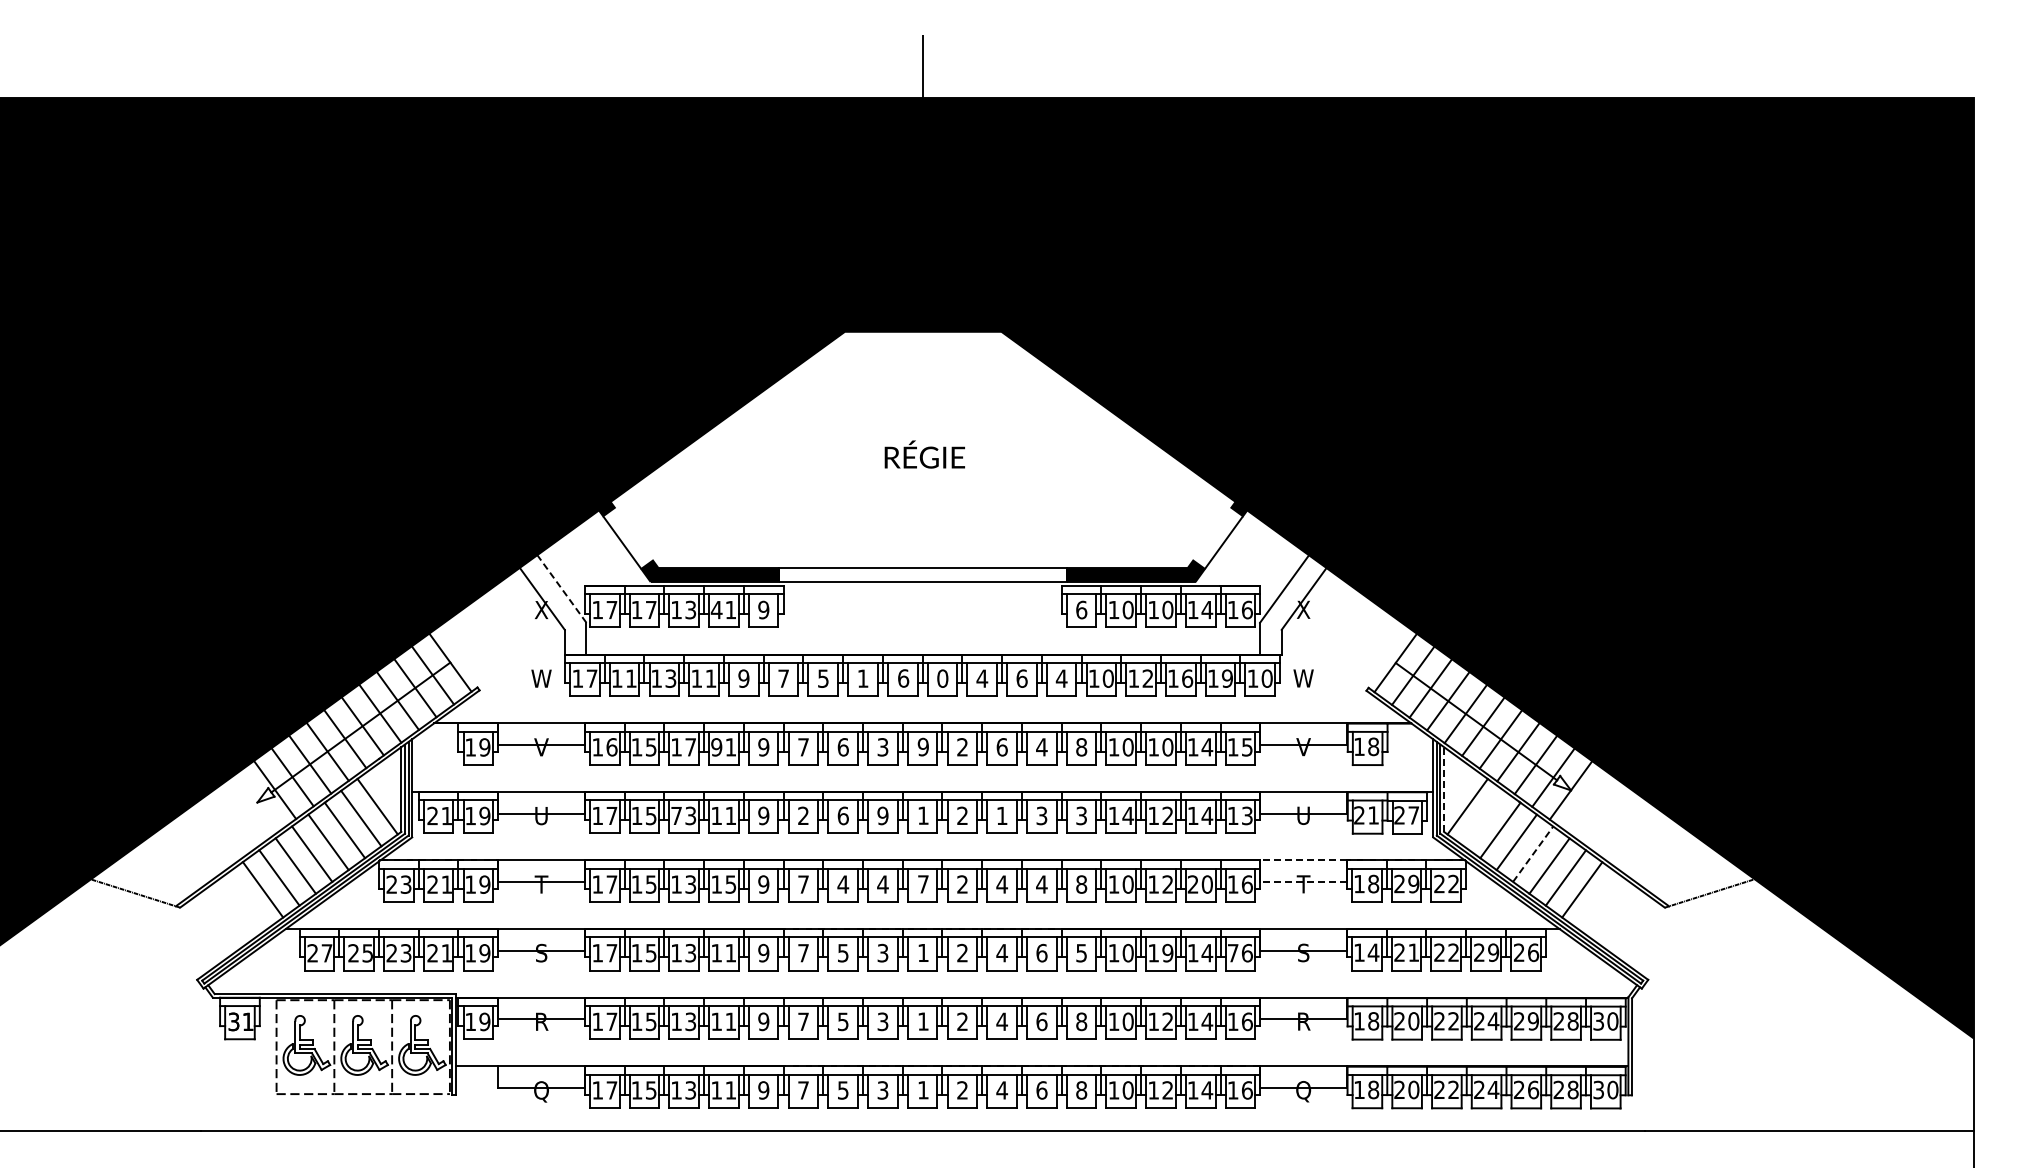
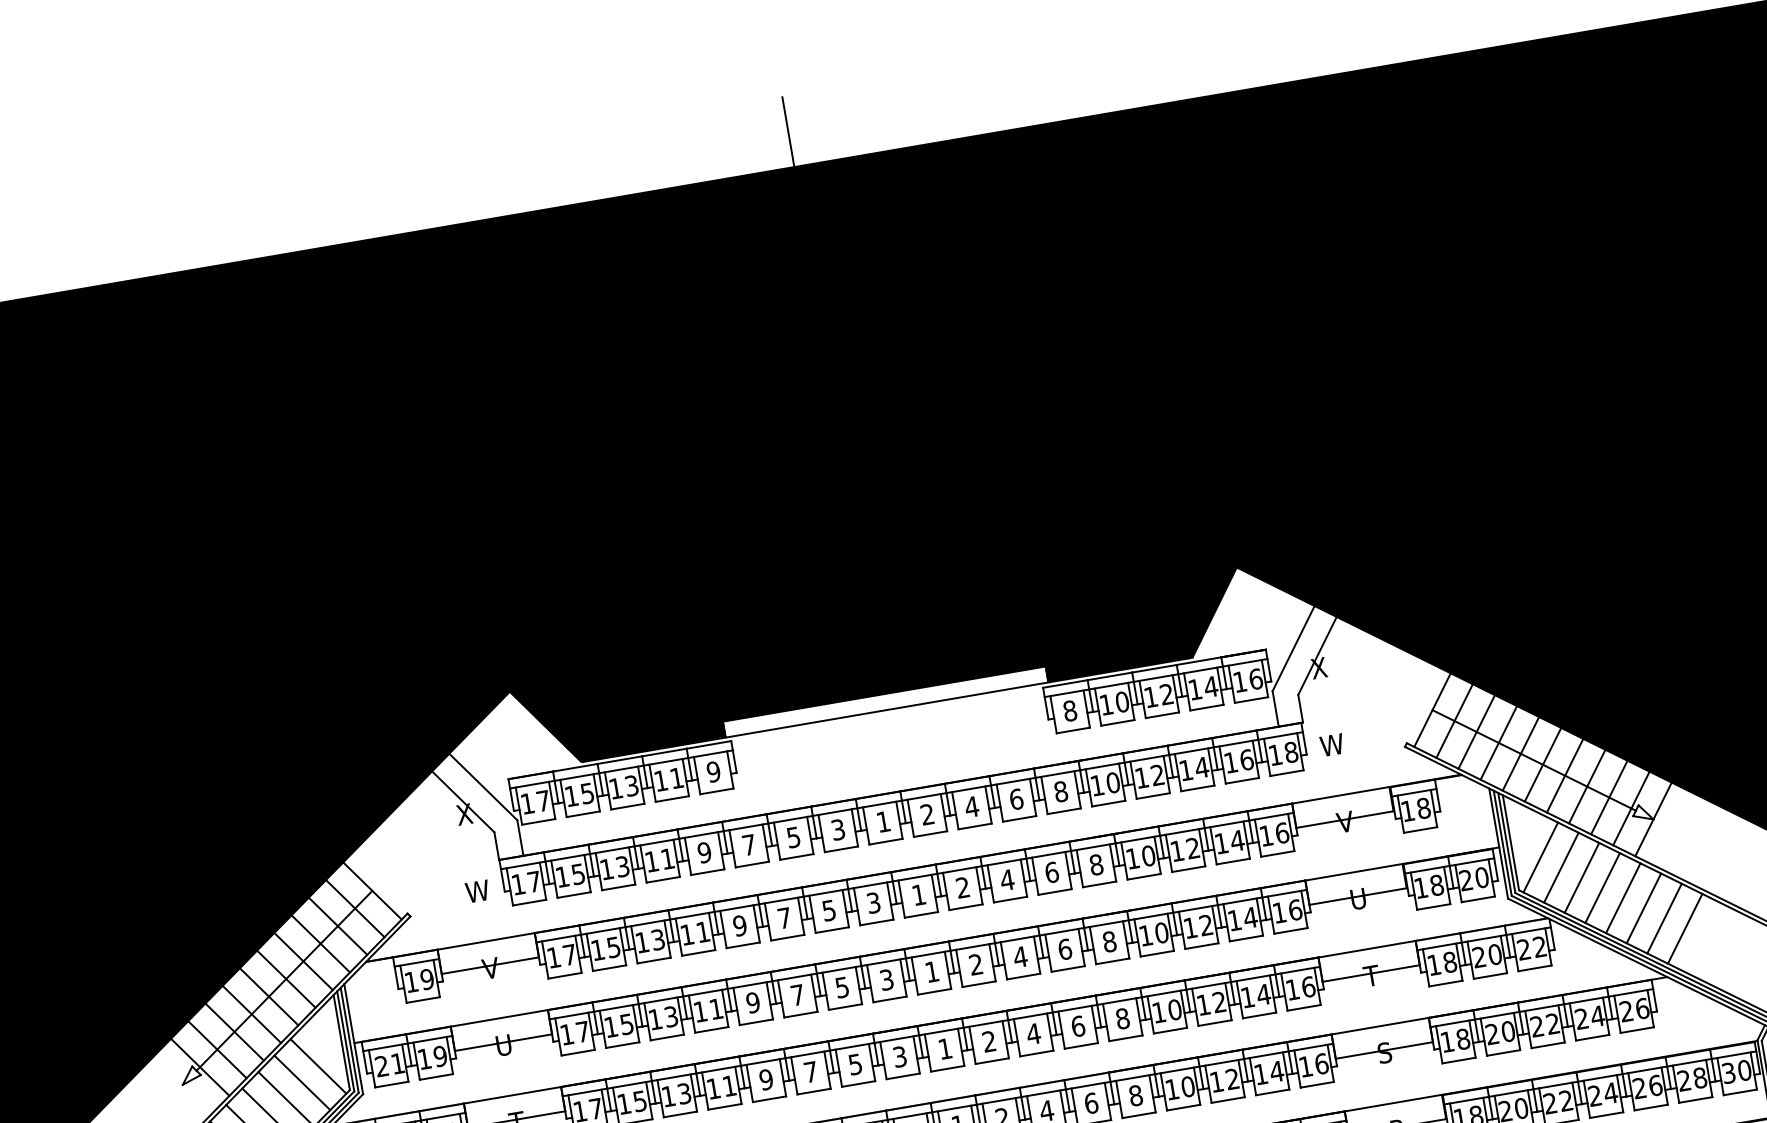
fill: (923, 449) -> (862, 561), added
line: (561, 589) -> (482, 787), dashed -> solid
text: (1081, 609) -> (1069, 710), 6 -> 8
text: (1167, 609) -> (1166, 693), 10 -> 12
text: (651, 610) -> (587, 793), 17 -> 15
text: (716, 610) -> (660, 781), 41 -> 11
text: (631, 678) -> (578, 874), 11 -> 15
text: (862, 678) -> (837, 829), 1 -> 3
text: (903, 678) -> (883, 821), 6 -> 1
text: (942, 678) -> (927, 814), 0 -> 2
text: (1061, 678) -> (1060, 791), 4 -> 8
text: (1187, 678) -> (1201, 767), 16 -> 14
text: (1227, 678) -> (1246, 759), 19 -> 16
text: (1266, 678) -> (1290, 752), 10 -> 18
text: (922, 746) -> (917, 894), 9 -> 1
text: (611, 747) -> (569, 955), 16 -> 17
text: (690, 747) -> (657, 940), 17 -> 13
text: (716, 747) -> (687, 935), 91 -> 11
text: (842, 747) -> (828, 910), 6 -> 5
text: (1002, 747) -> (1007, 880), 6 -> 4
text: (1041, 747) -> (1051, 872), 4 -> 6
text: (1167, 747) -> (1192, 848), 10 -> 12
text: (1246, 747) -> (1281, 833), 15 -> 16
line: (1444, 789) -> (1511, 842), dashed -> solid
text: (676, 815) -> (655, 1019), 73 -> 13
text: (803, 815) -> (797, 994), 2 -> 7
text: (842, 815) -> (841, 987), 6 -> 5
text: (882, 815) -> (886, 979), 9 -> 3
text: (1002, 815) -> (1020, 956), 1 -> 4
text: (1041, 815) -> (1064, 949), 3 -> 6
text: (1081, 815) -> (1109, 941), 3 -> 8
text: (1128, 815) -> (1162, 932), 14 -> 10
text: (1247, 815) -> (1295, 909), 13 -> 16
text: (1366, 815) -> (1428, 886), 21 -> 18
text: (1413, 815) -> (1481, 877), 27 -> 20
line: (1483, 818) -> (1560, 867), added
line: (1533, 853) -> (1623, 897), dashed -> solid
line: (1303, 860) -> (1366, 949), dashed -> solid
line: (1303, 882) -> (1371, 973), dashed -> solid
text: (730, 884) -> (729, 1086), 15 -> 11
text: (843, 884) -> (855, 1064), 4 -> 5
text: (882, 884) -> (899, 1056), 4 -> 3
text: (923, 884) -> (945, 1049), 7 -> 1
text: (1041, 884) -> (1077, 1026), 4 -> 6
text: (1200, 884) -> (1256, 995), 20 -> 14
text: (1413, 884) -> (1494, 955), 29 -> 20
text: (1081, 952) -> (1135, 1095), 5 -> 8
text: (1373, 952) -> (1463, 1039), 14 -> 18
text: (1413, 952) -> (1507, 1031), 21 -> 20
text: (1493, 952) -> (1597, 1016), 29 -> 24
text: (1167, 953) -> (1232, 1079), 19 -> 12
text: (1233, 953) -> (1306, 1067), 76 -> 16
text: (1533, 1021) -> (1655, 1085), 29 -> 26

